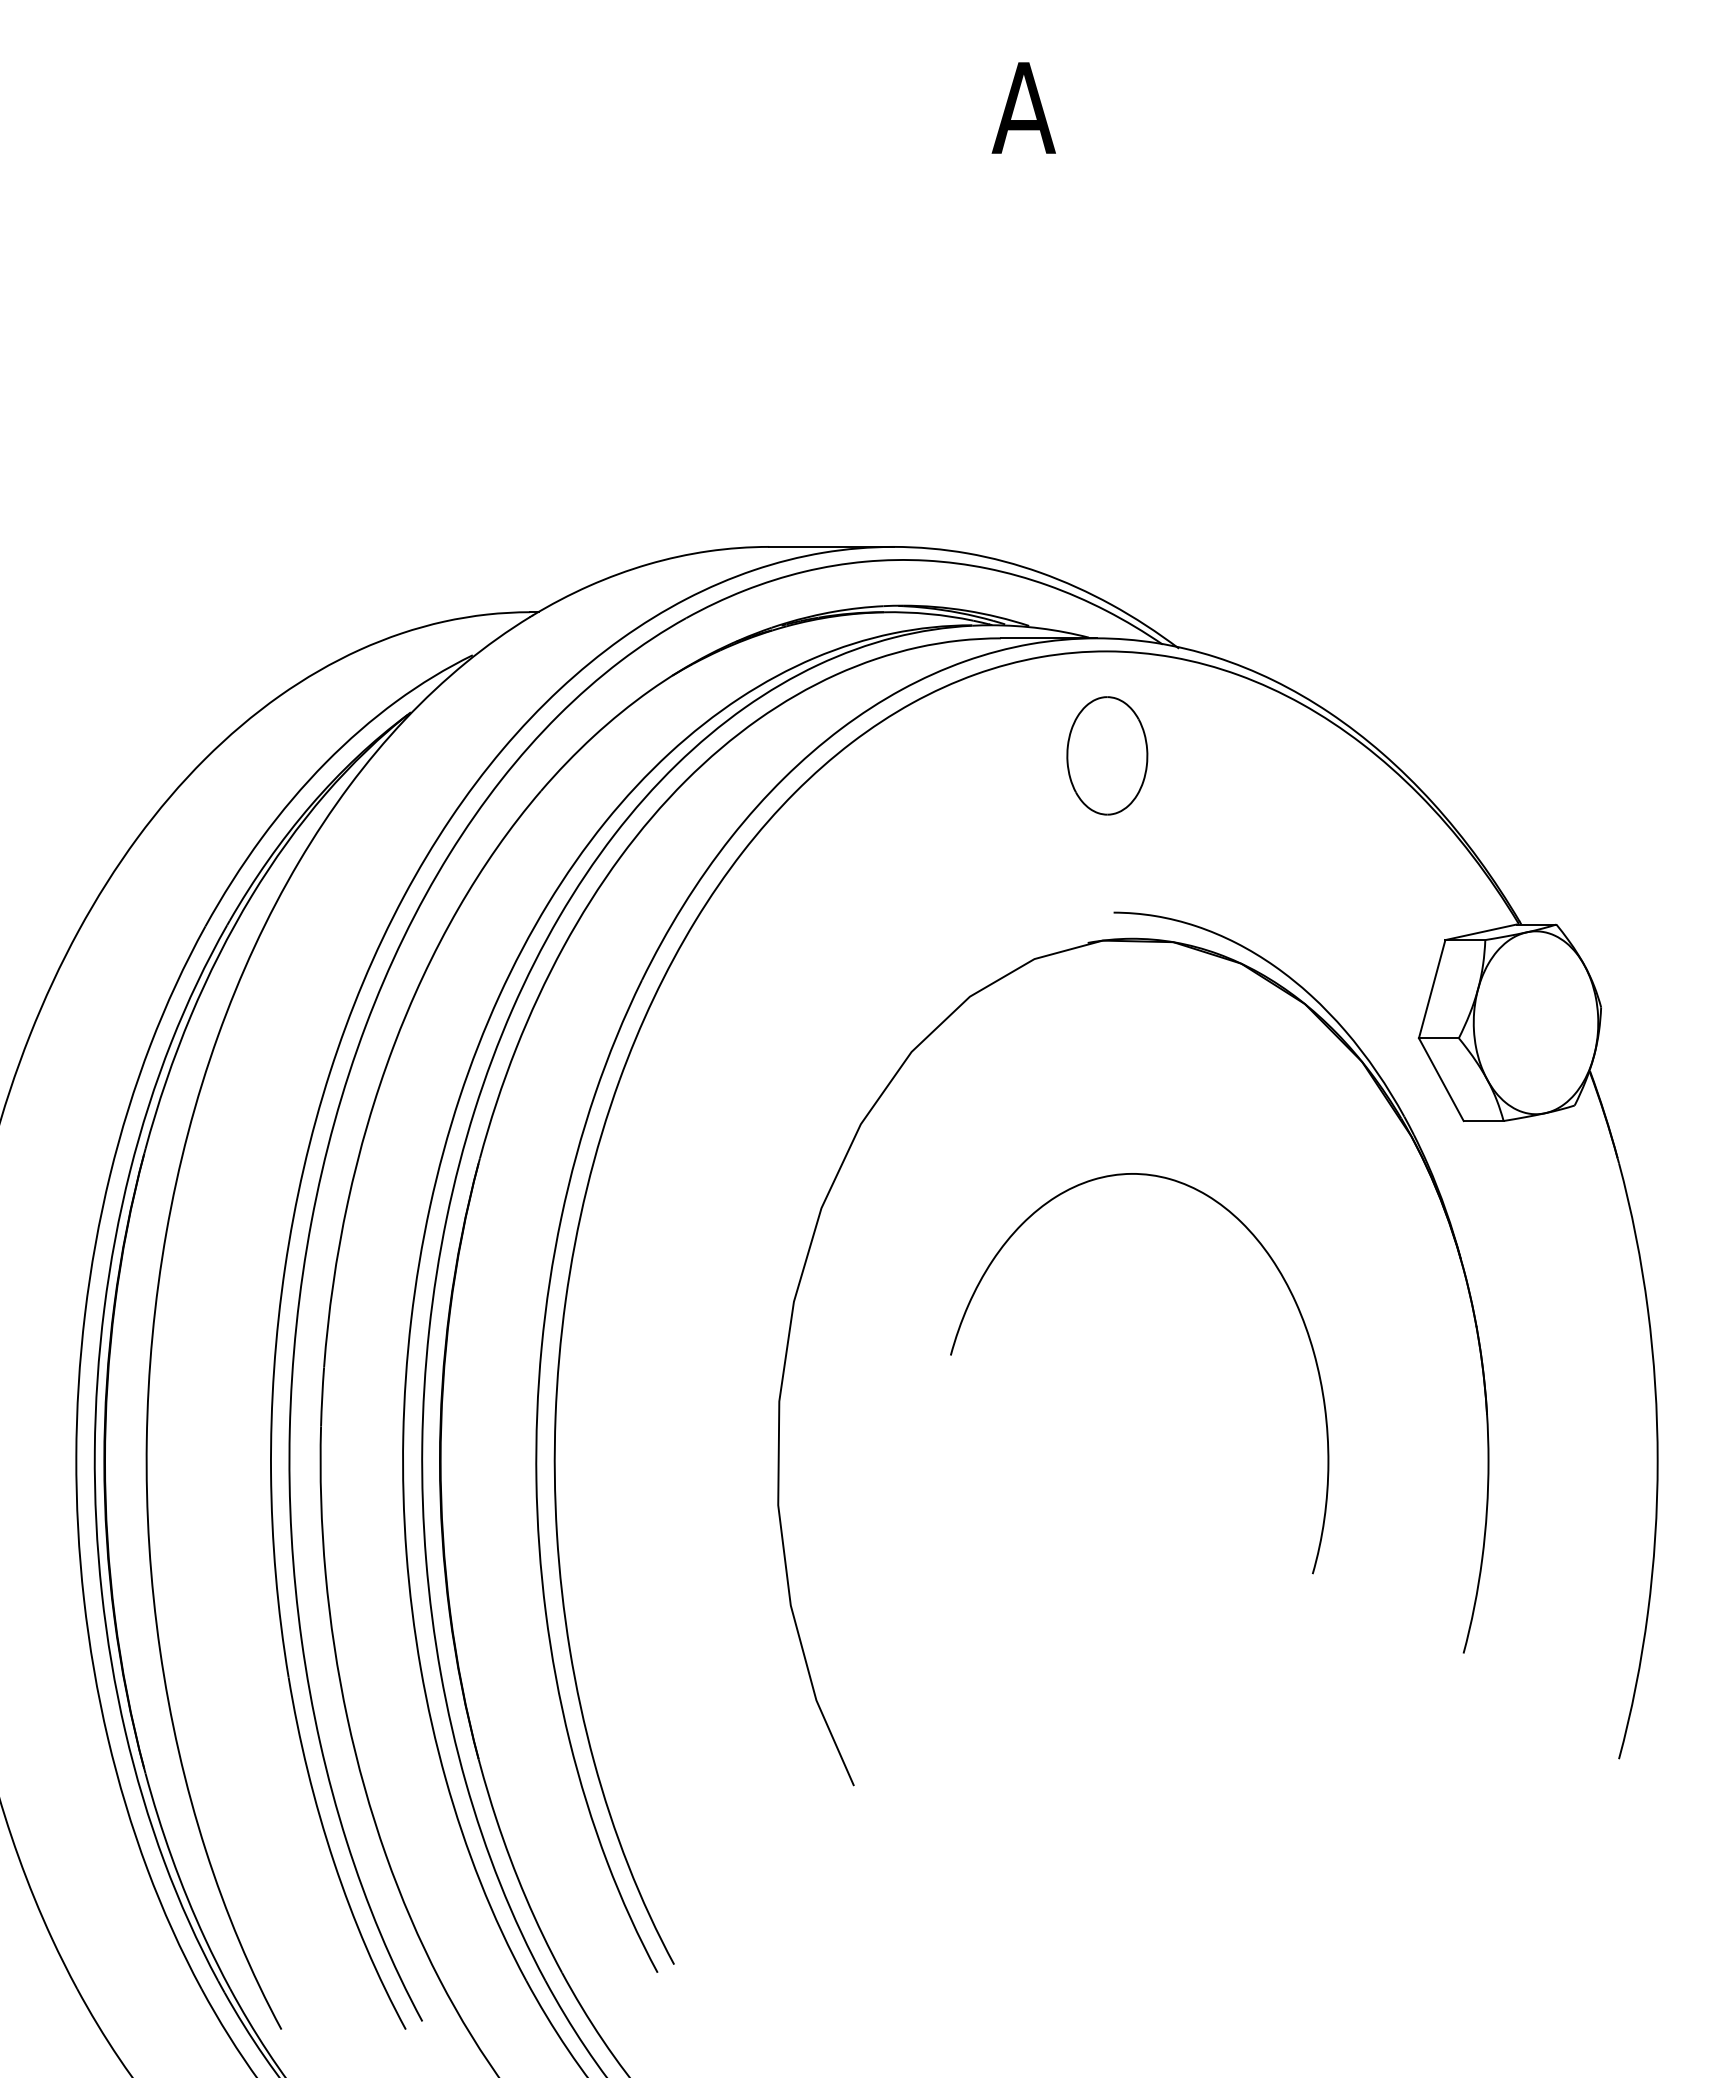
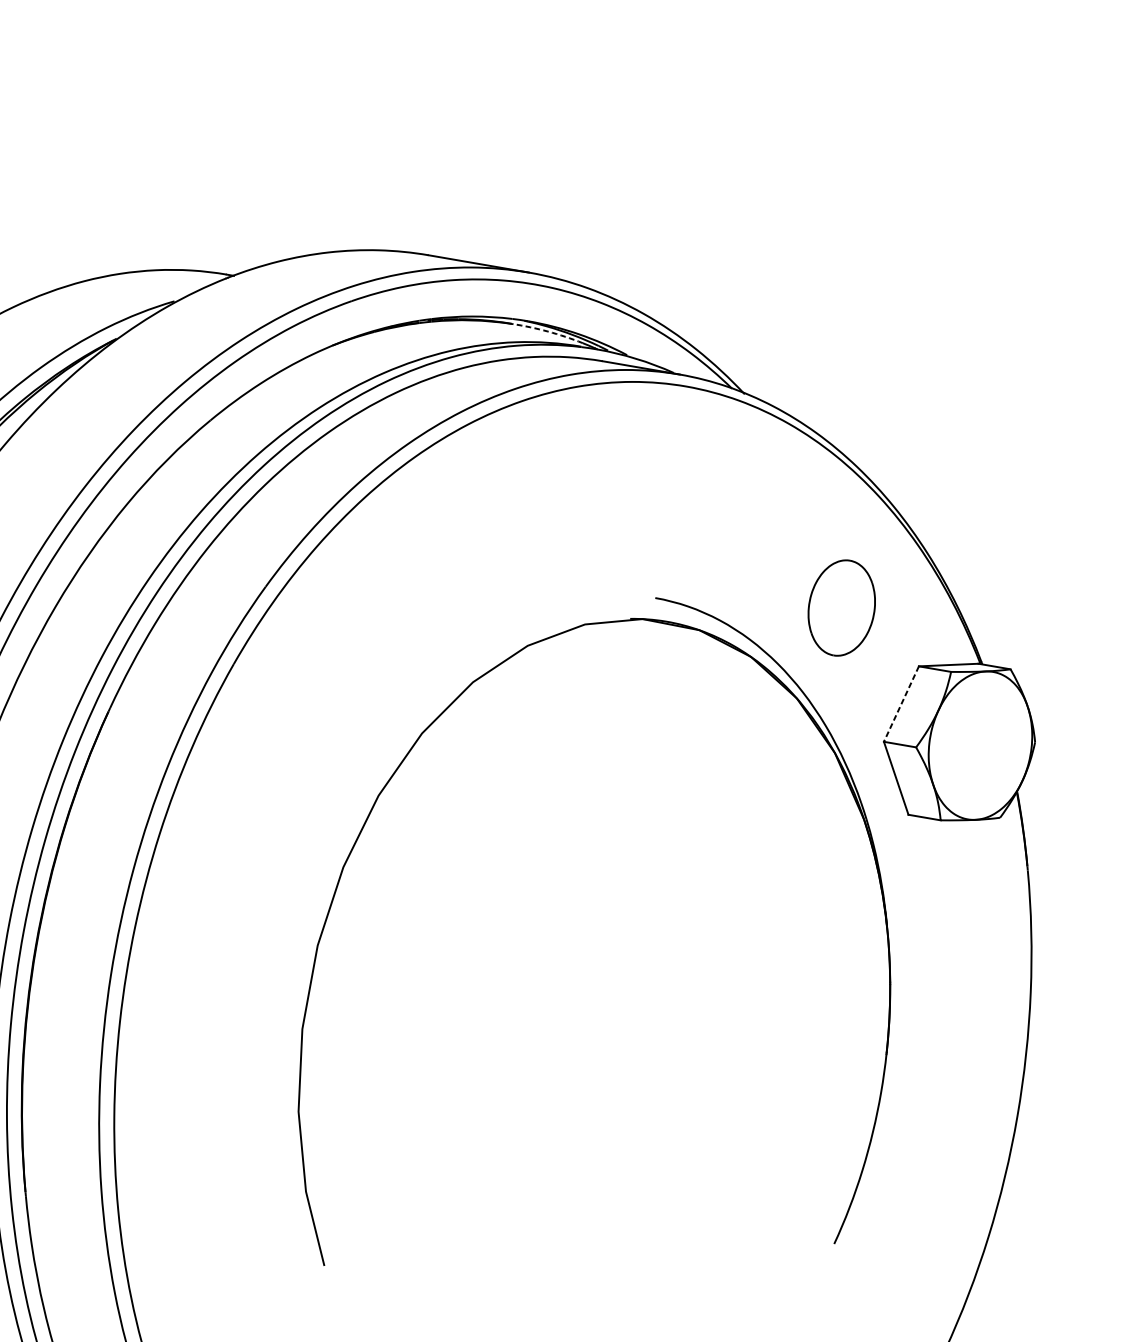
arc: (928, 613) -> (547, 331), solid -> dashed
part: (1107, 755) -> (841, 607), moved
line: (1432, 989) -> (901, 704), solid -> dashed
curve: (1293, 1300) -> (746, 935), removed

